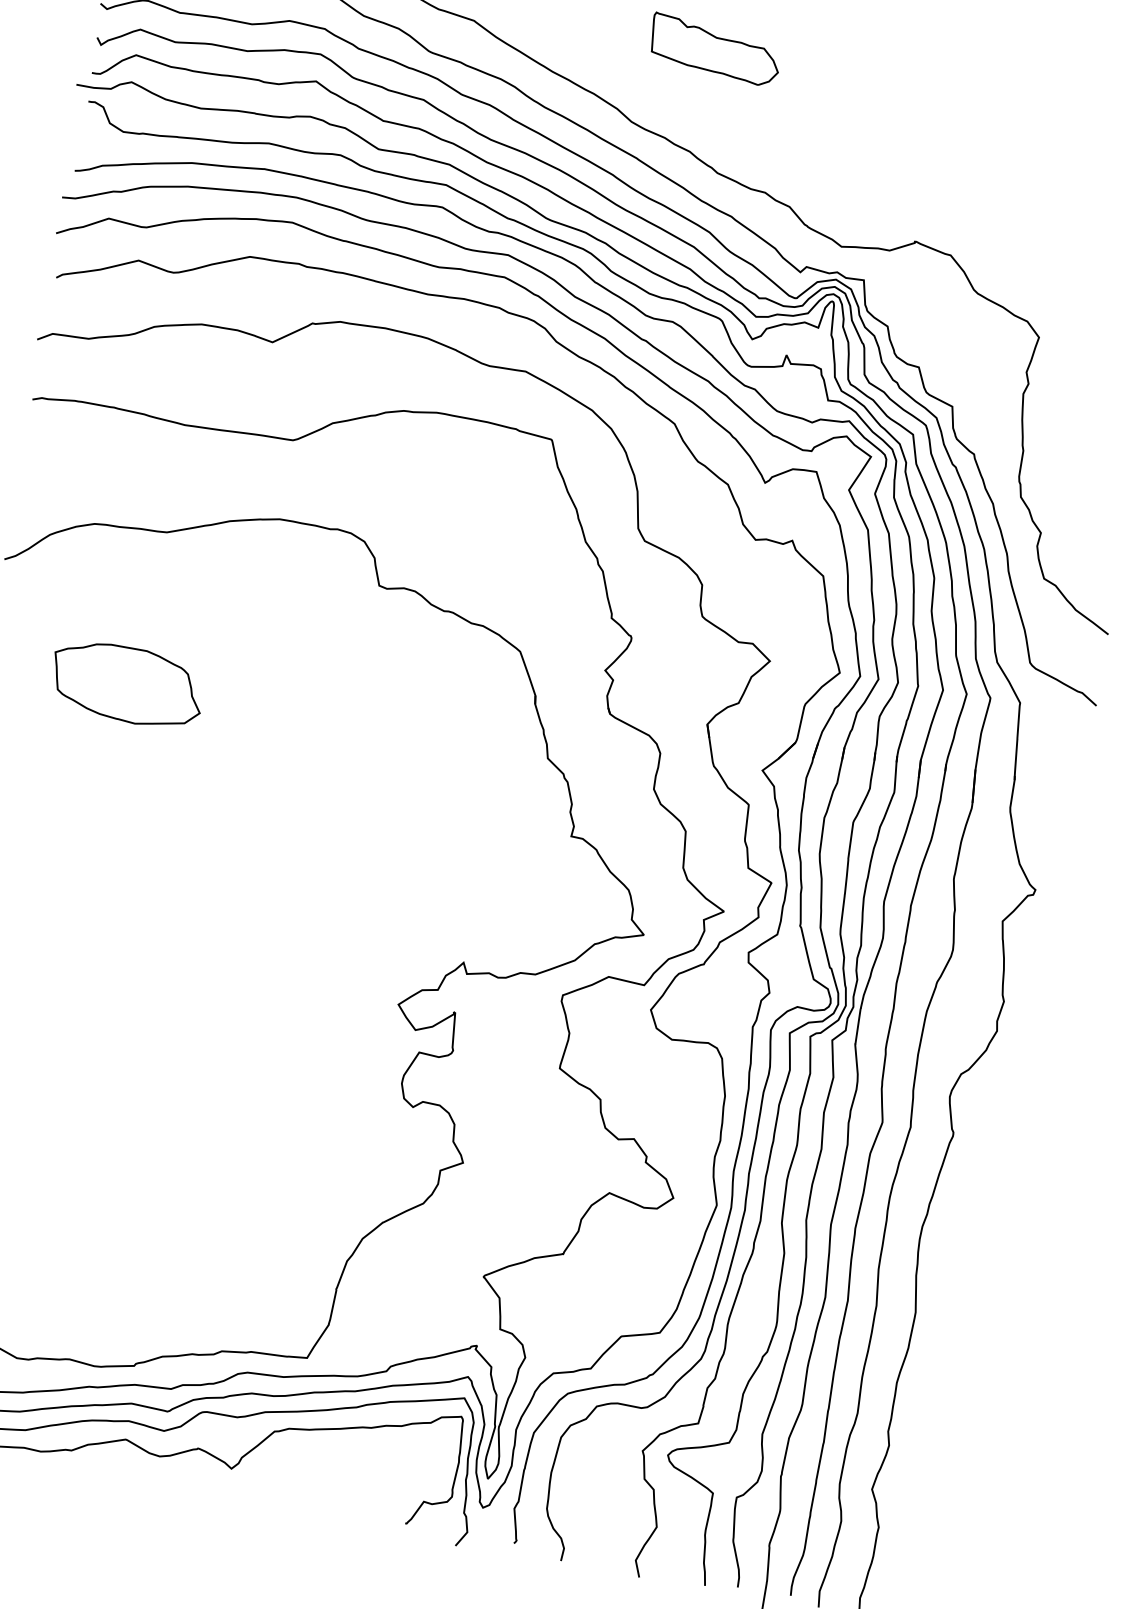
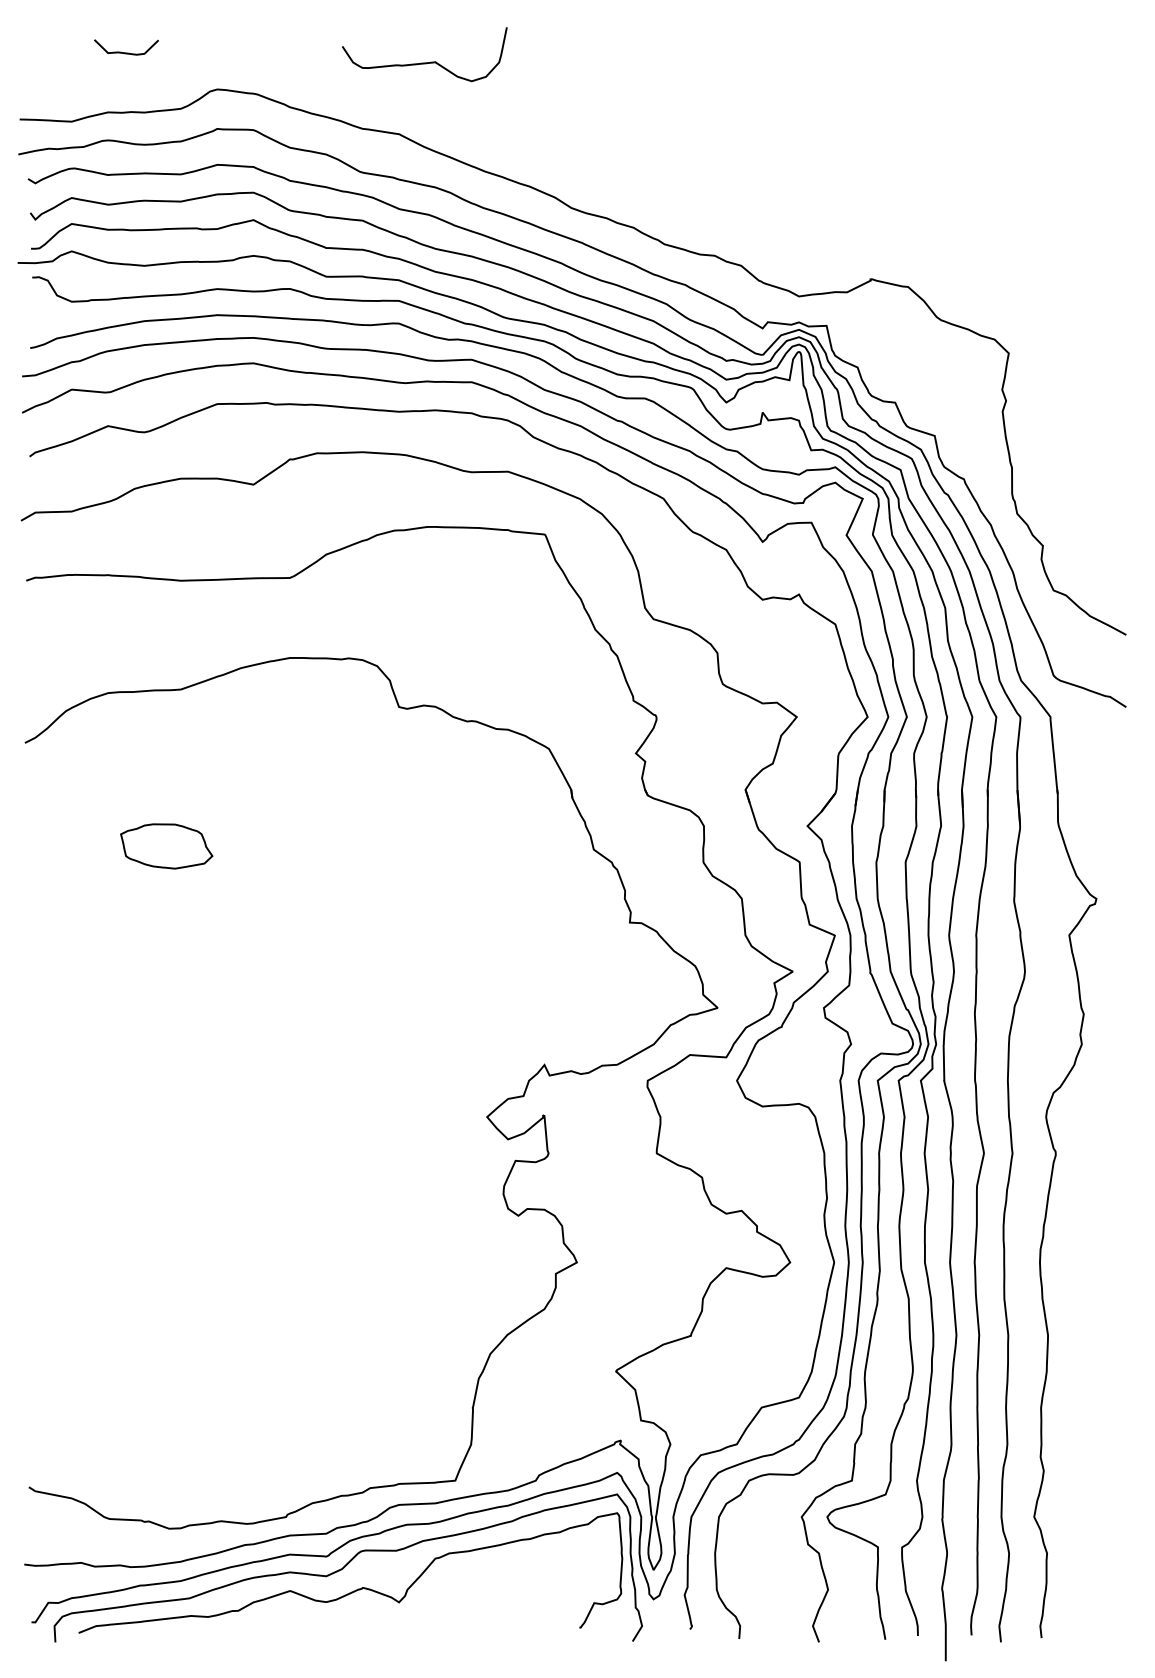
part: (714, 50) -> (641, 123), removed
part: (126, 684) -> (166, 846), size x0.6

